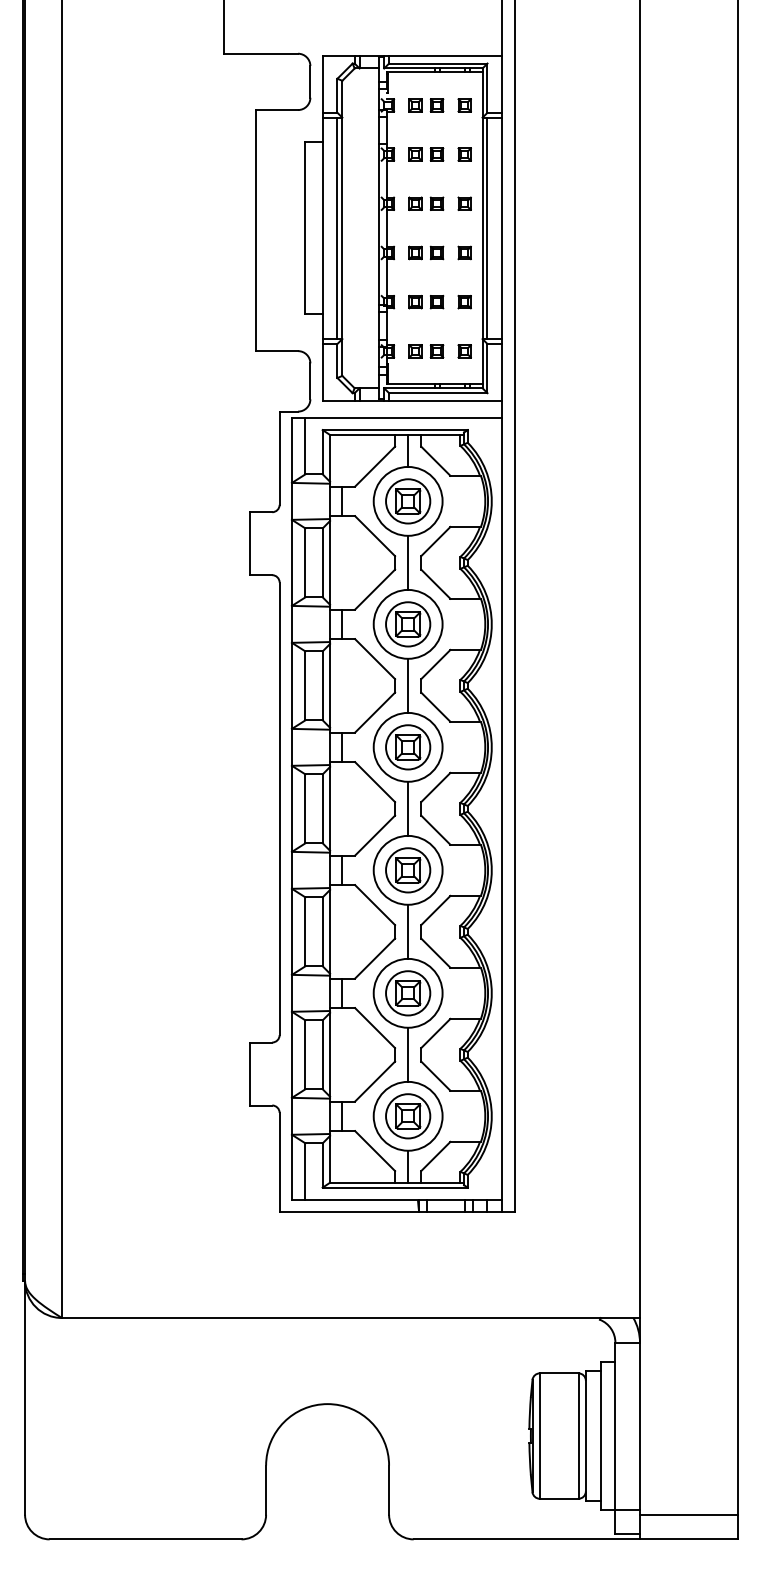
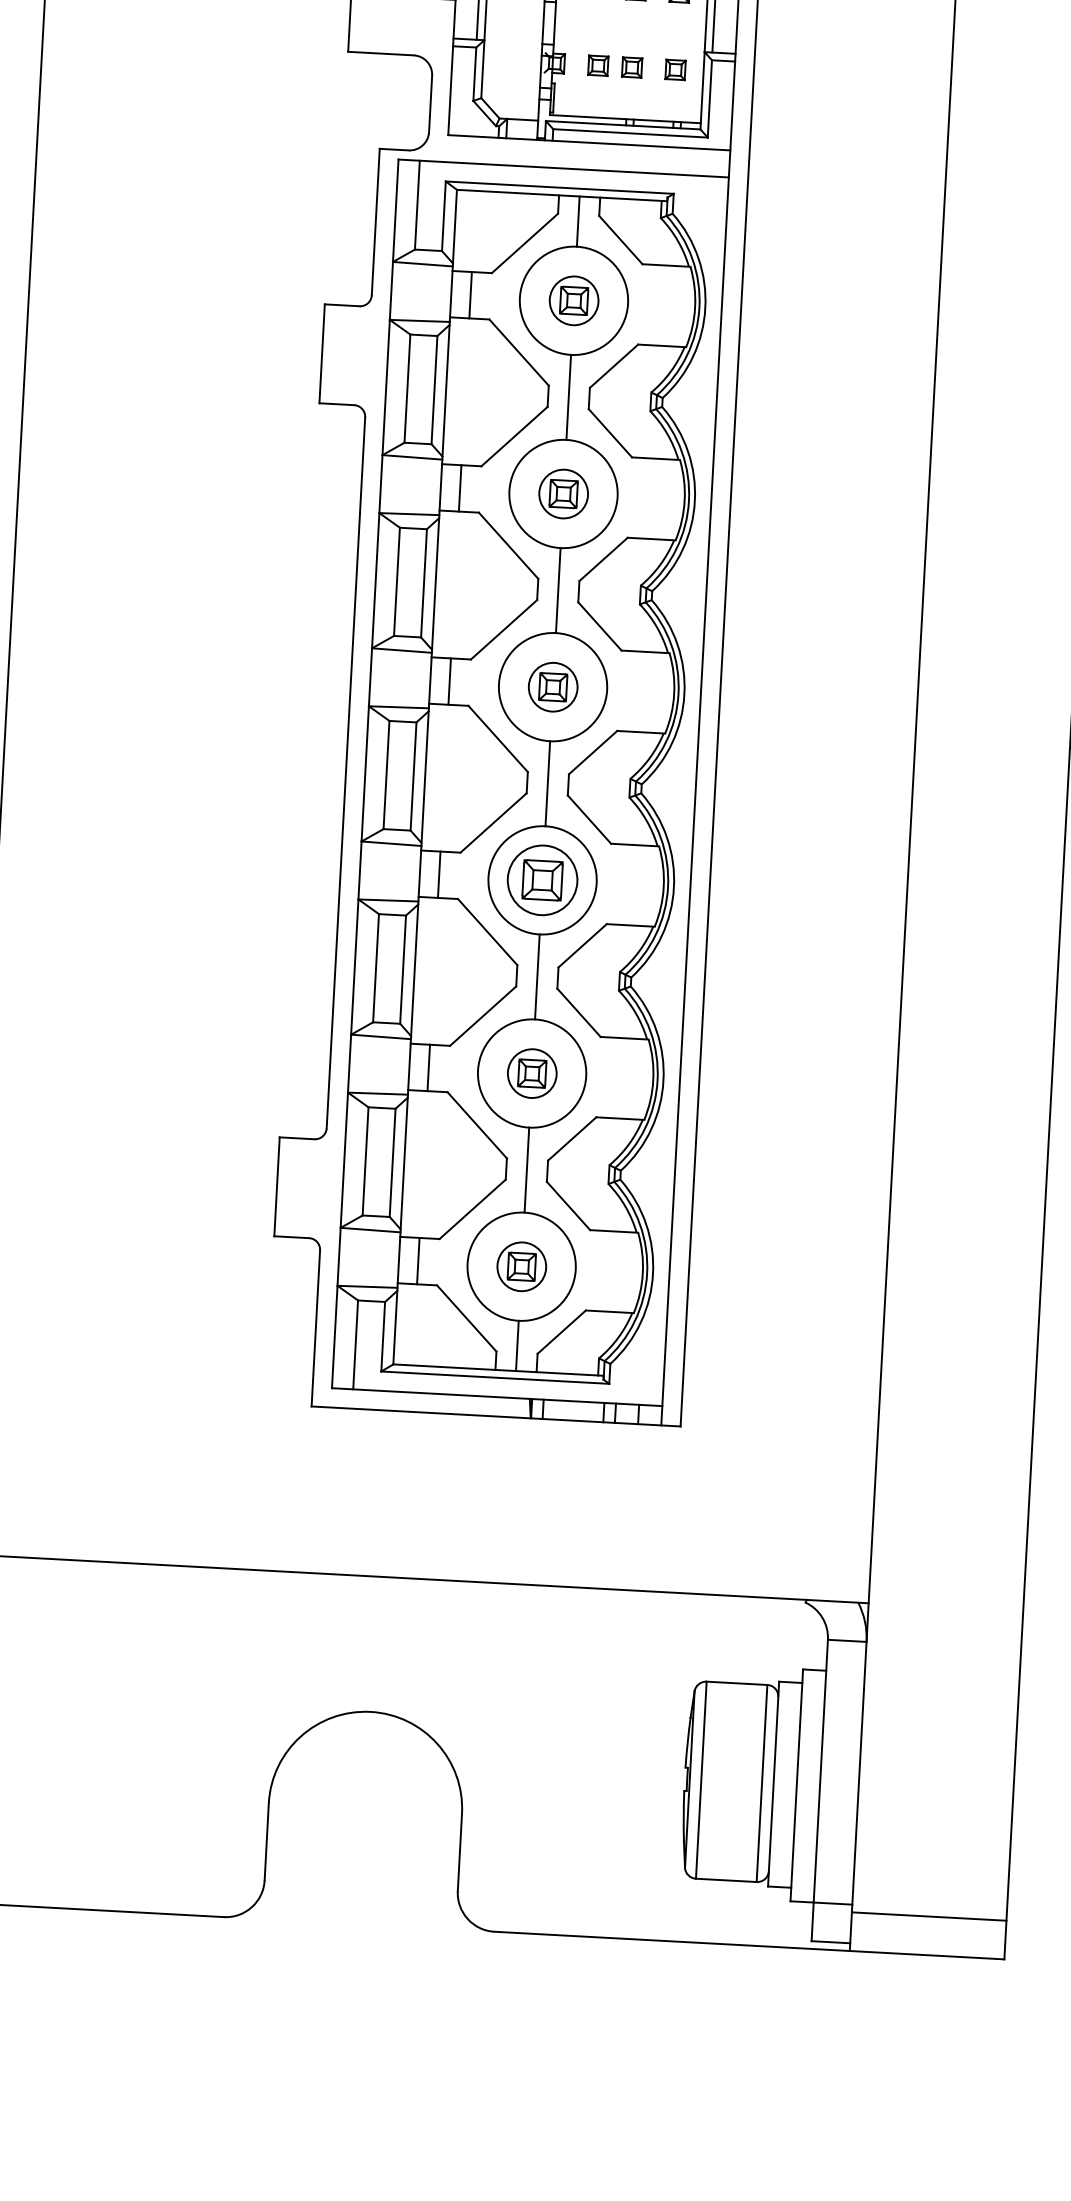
part: (408, 501) -> (574, 300), size x0.7
part: (408, 624) -> (564, 494), size x0.7
part: (408, 747) -> (553, 687), size x0.7
part: (408, 993) -> (532, 1073), size x0.7
part: (408, 1116) -> (522, 1267), size x0.7

